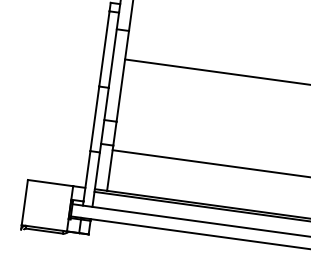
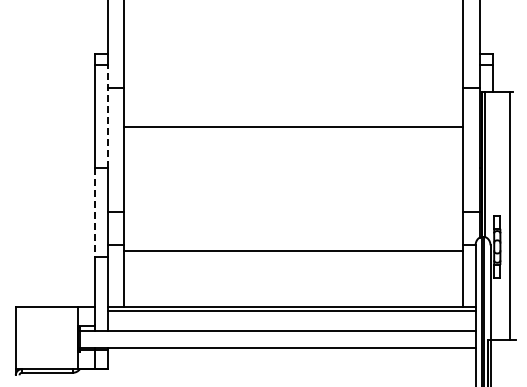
line: (113, 50) -> (107, 116), solid -> dashed
line: (94, 119) -> (94, 213), solid -> dashed

